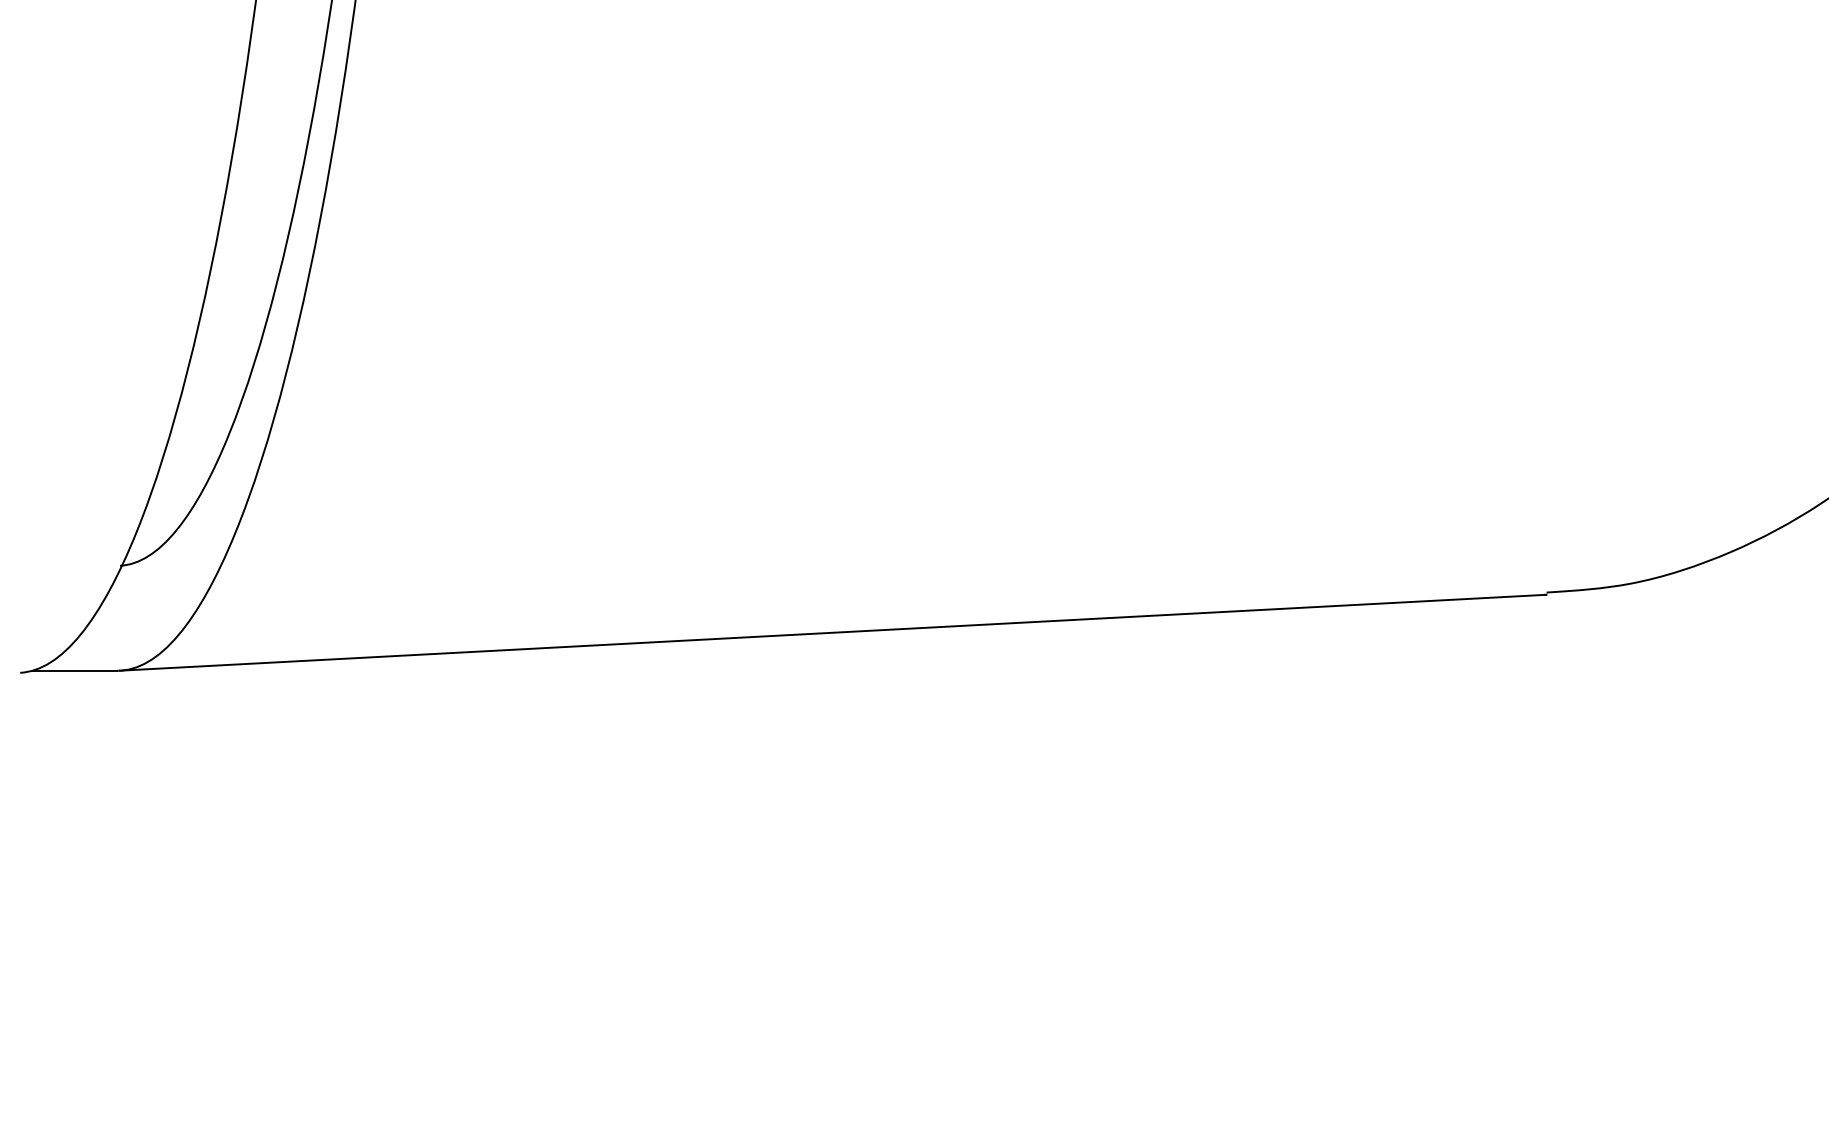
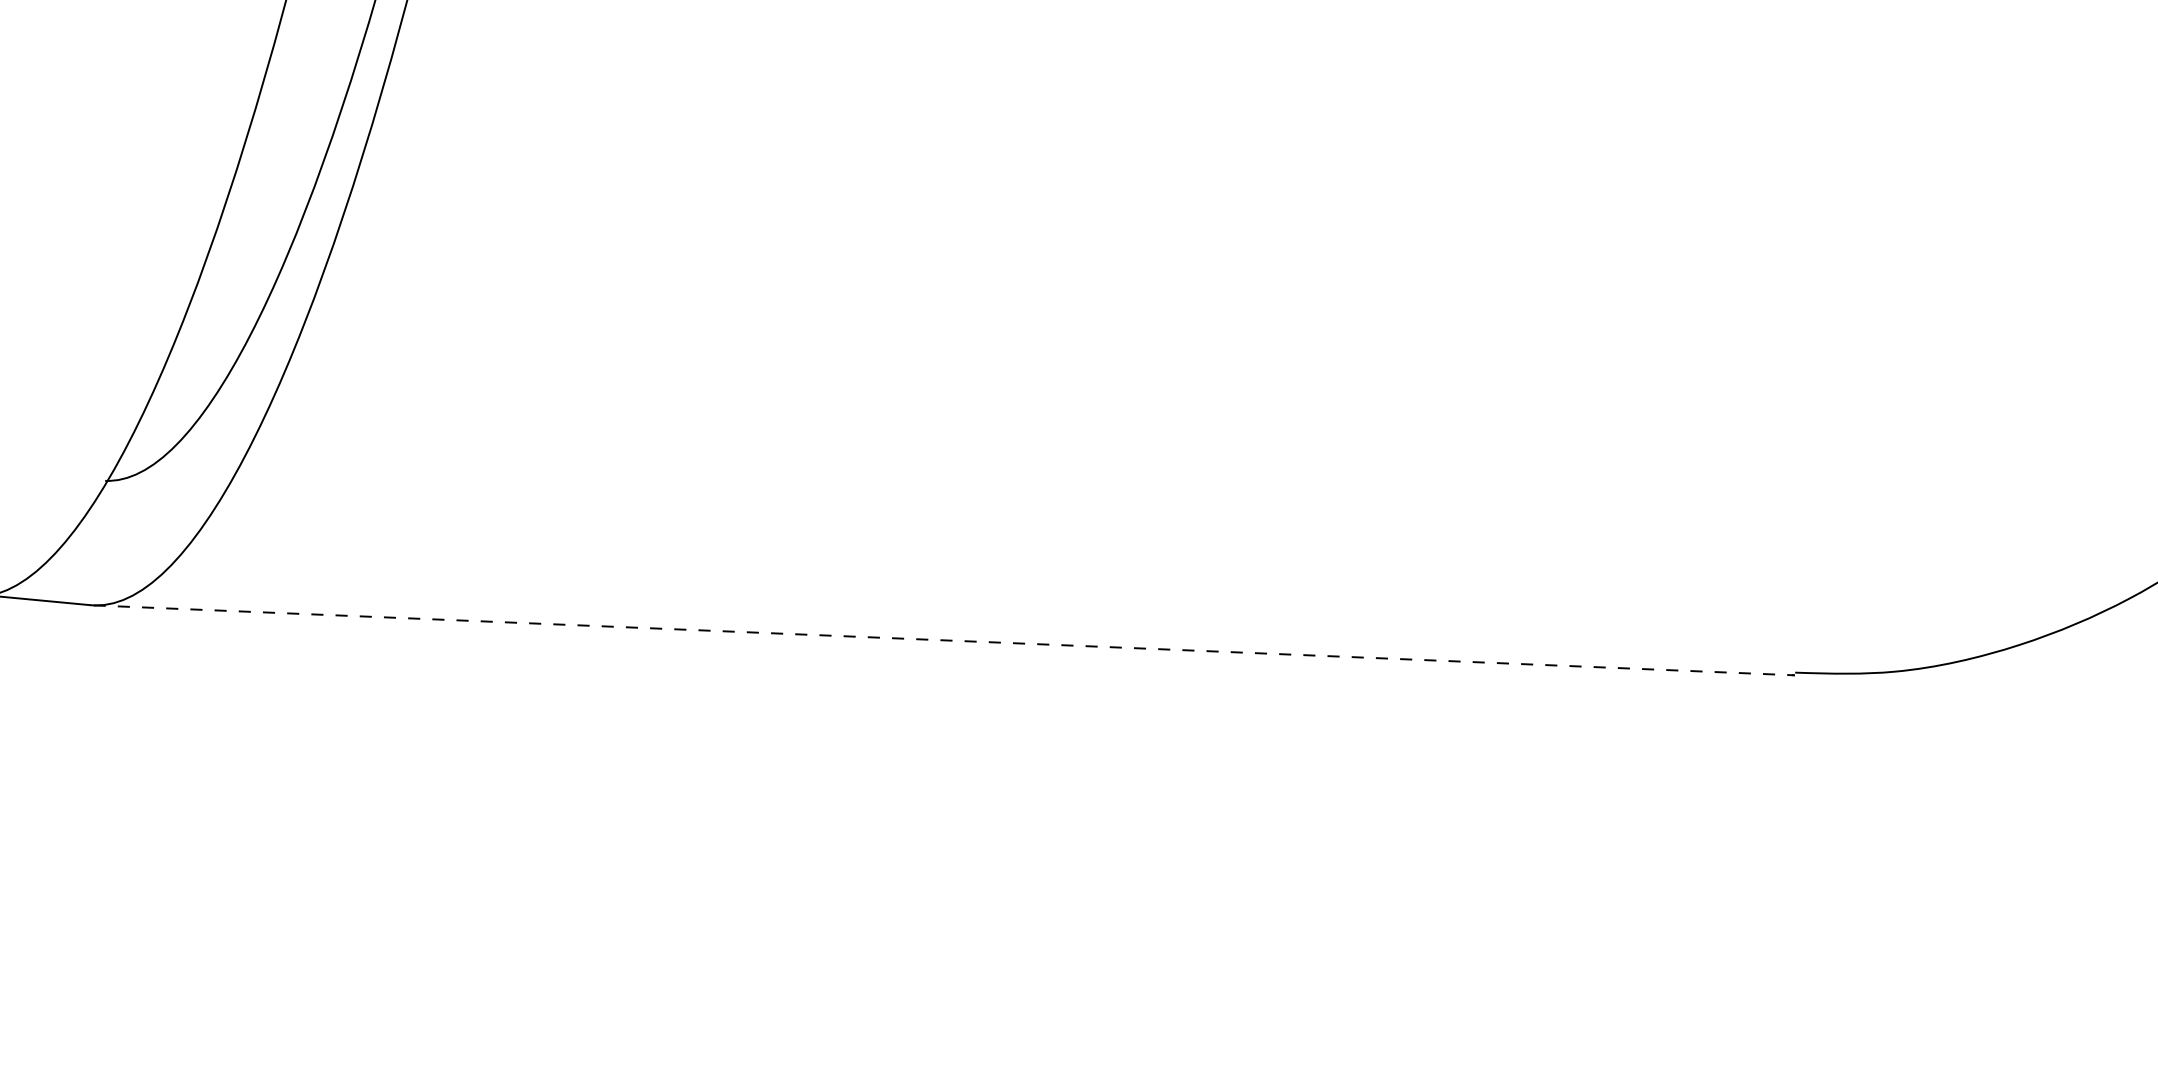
line: (833, 632) -> (944, 640), solid -> dashed

